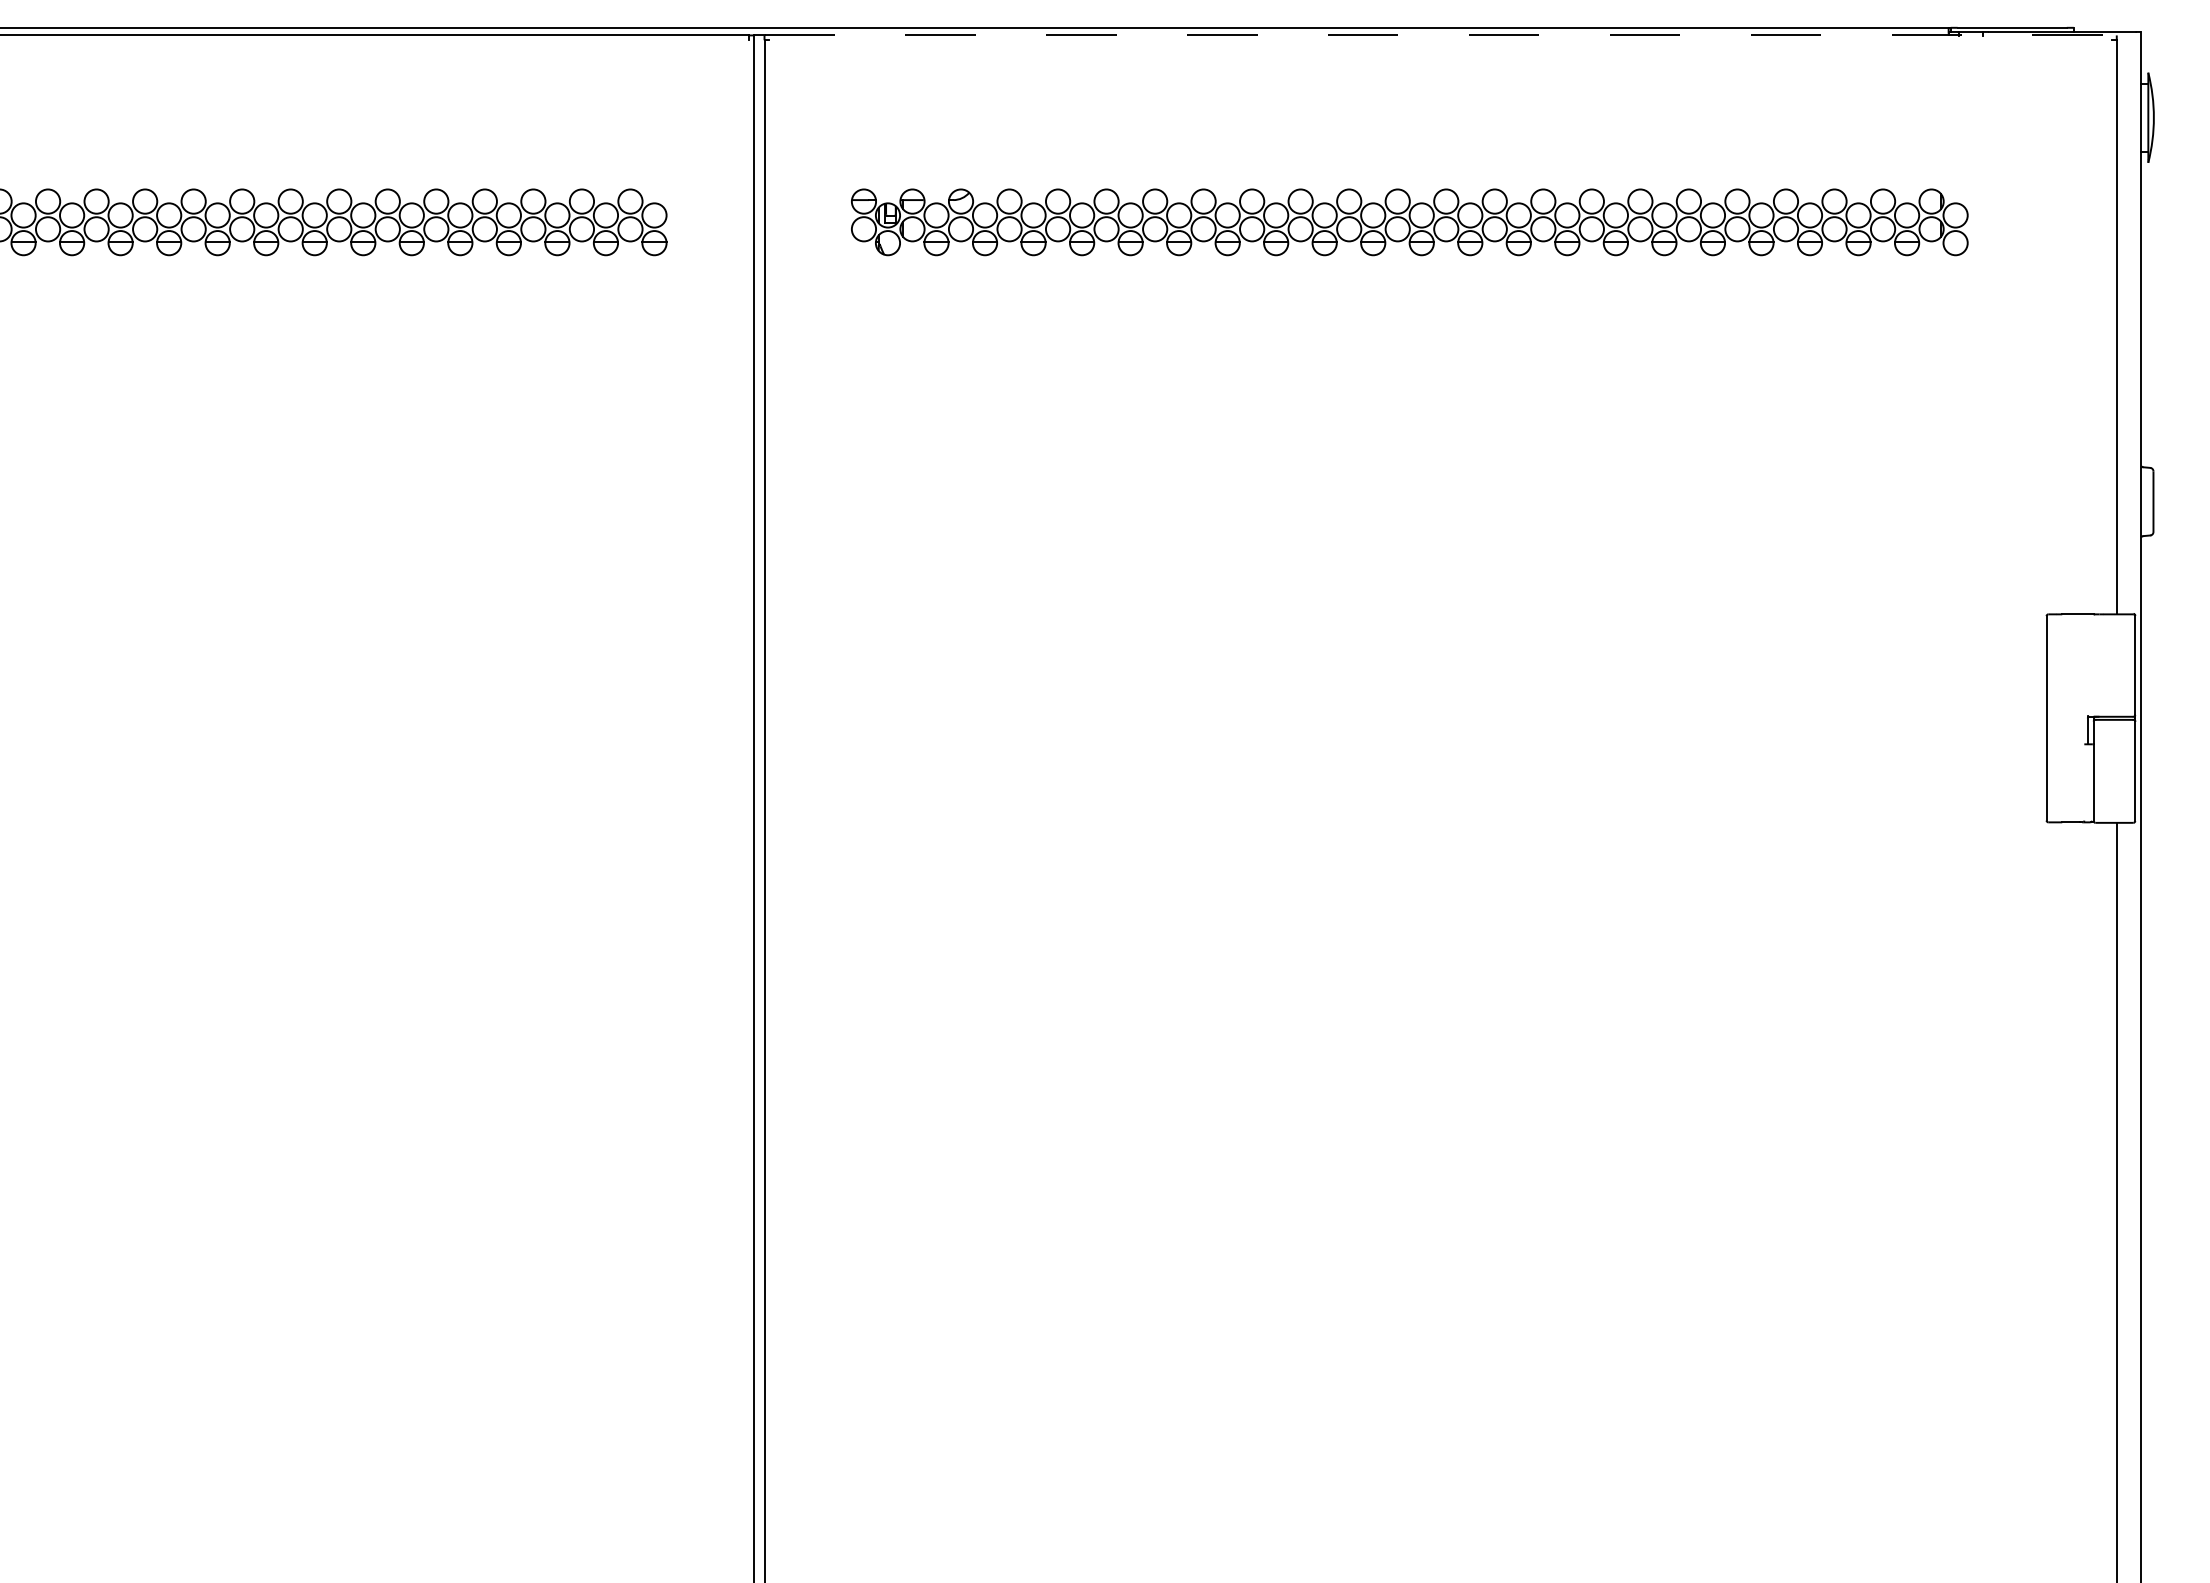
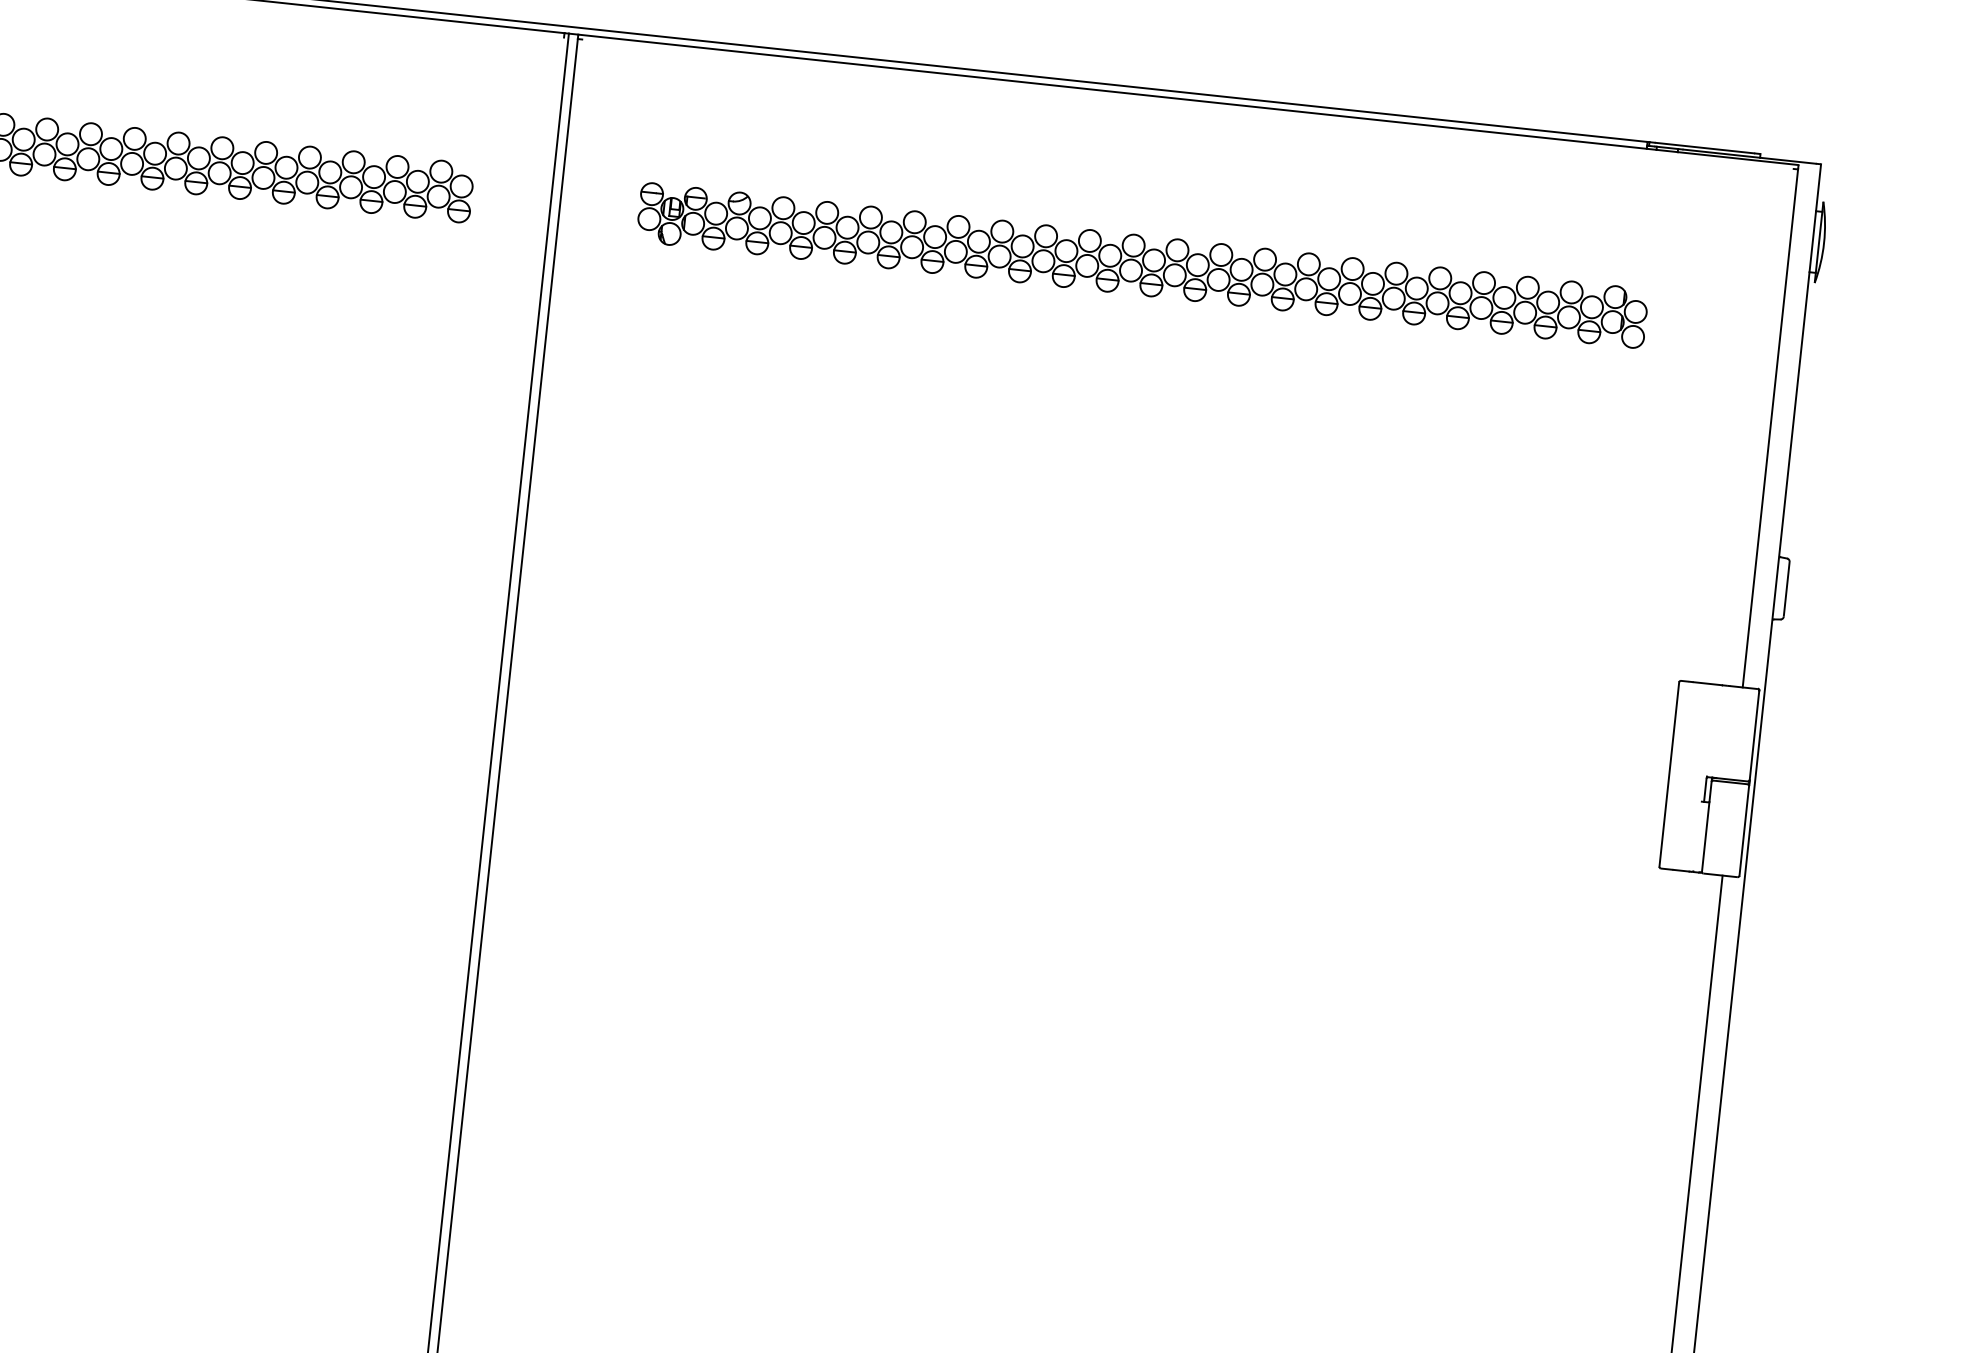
line: (1441, 35) -> (1189, 99), dashed -> solid

